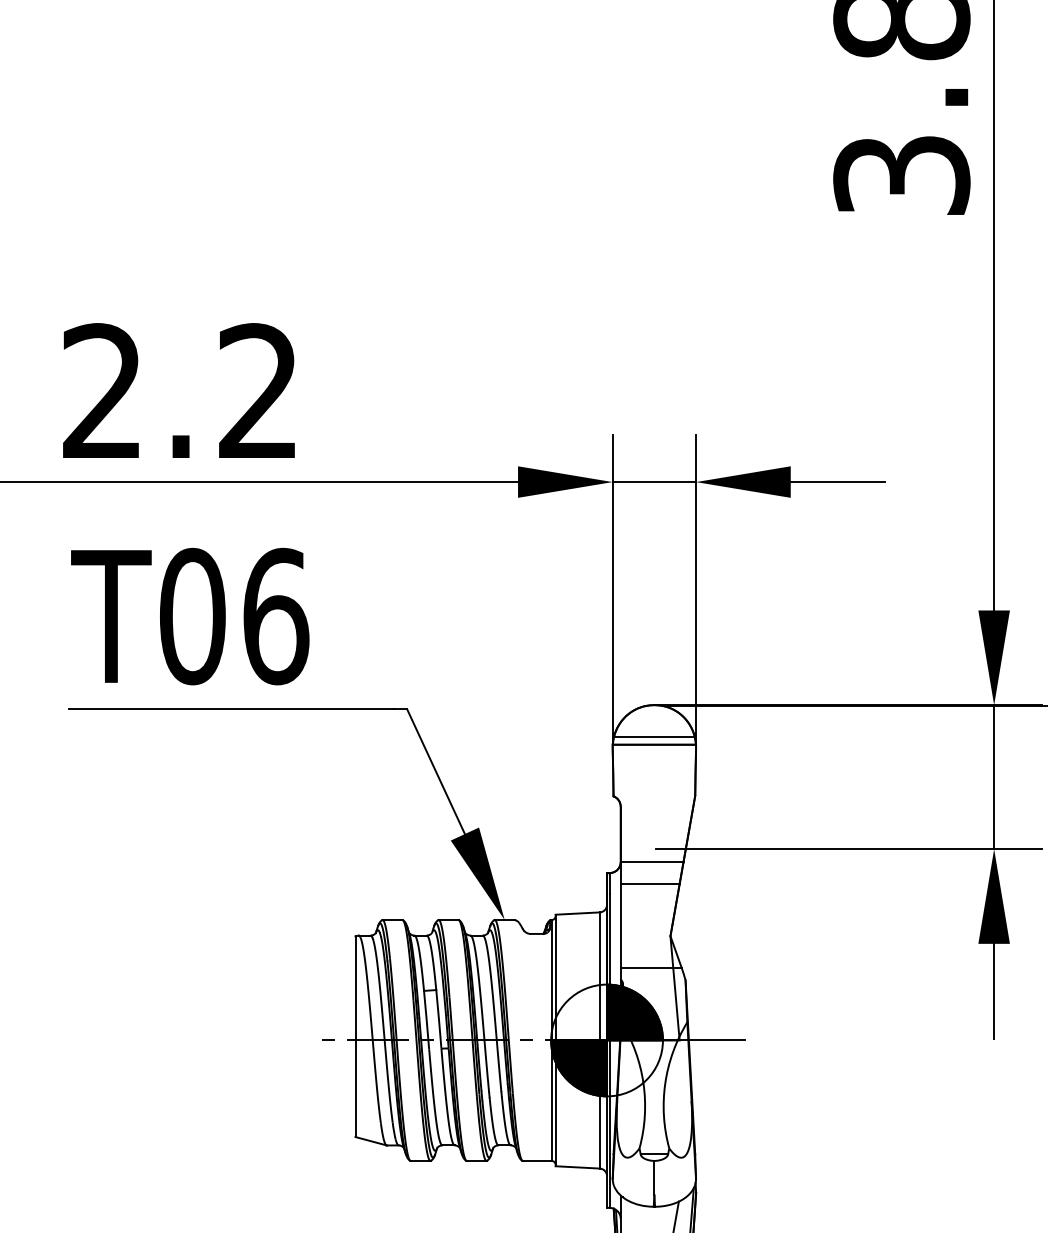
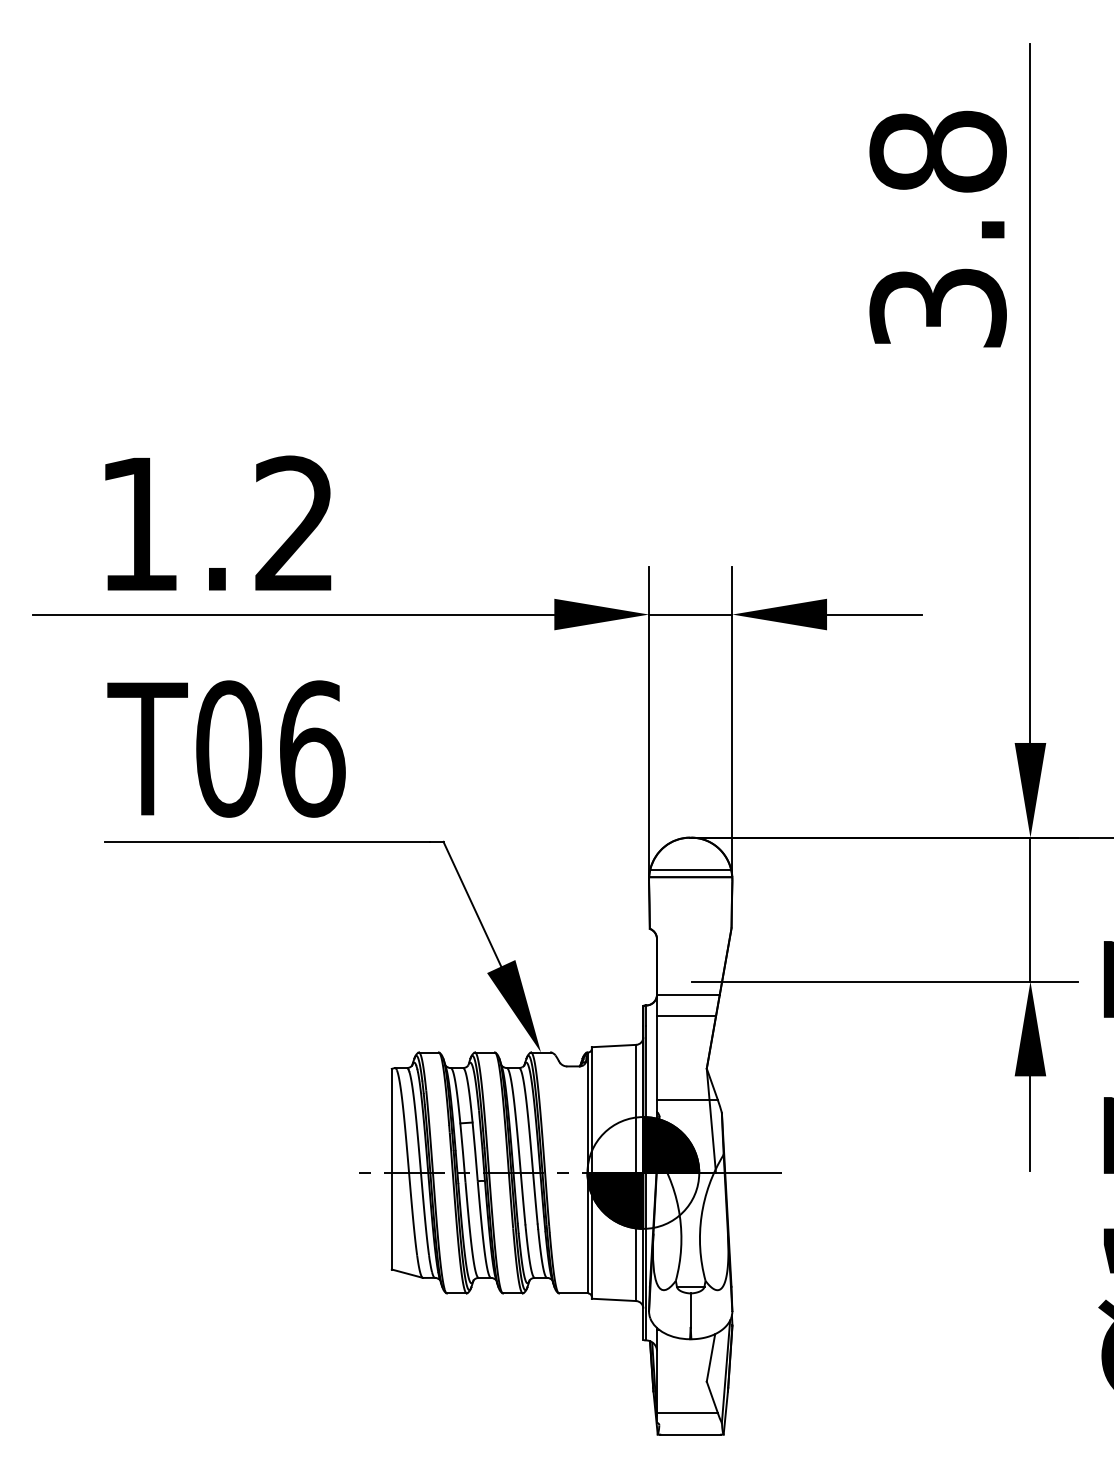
text: (101, 390) -> (137, 522), 2.2 -> 1.2

